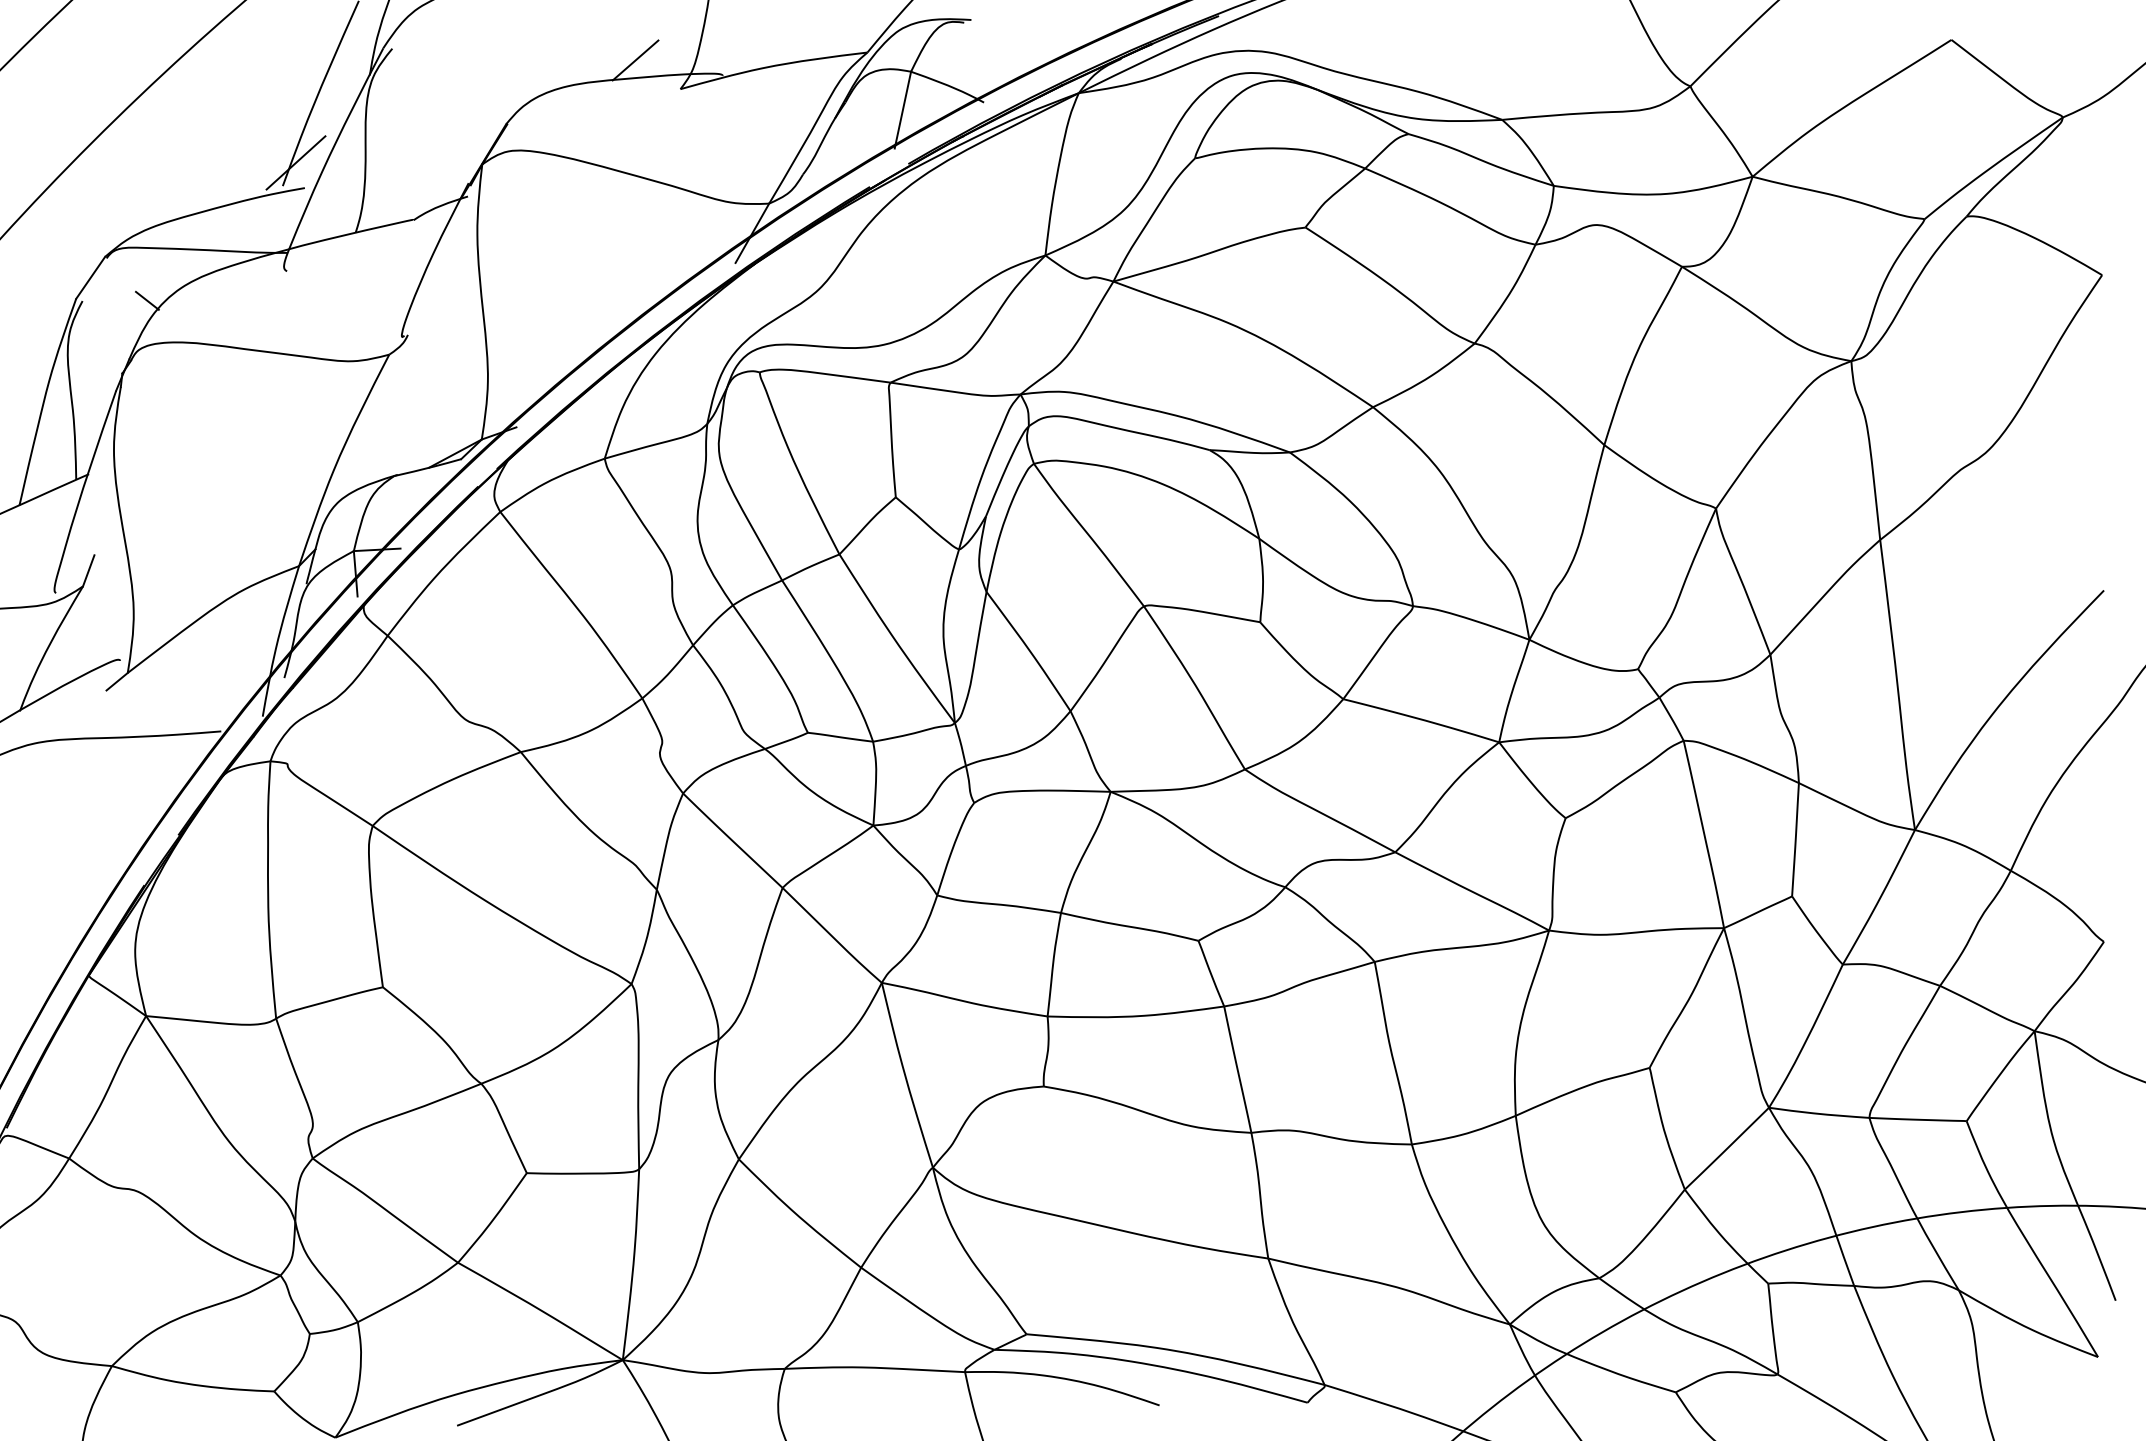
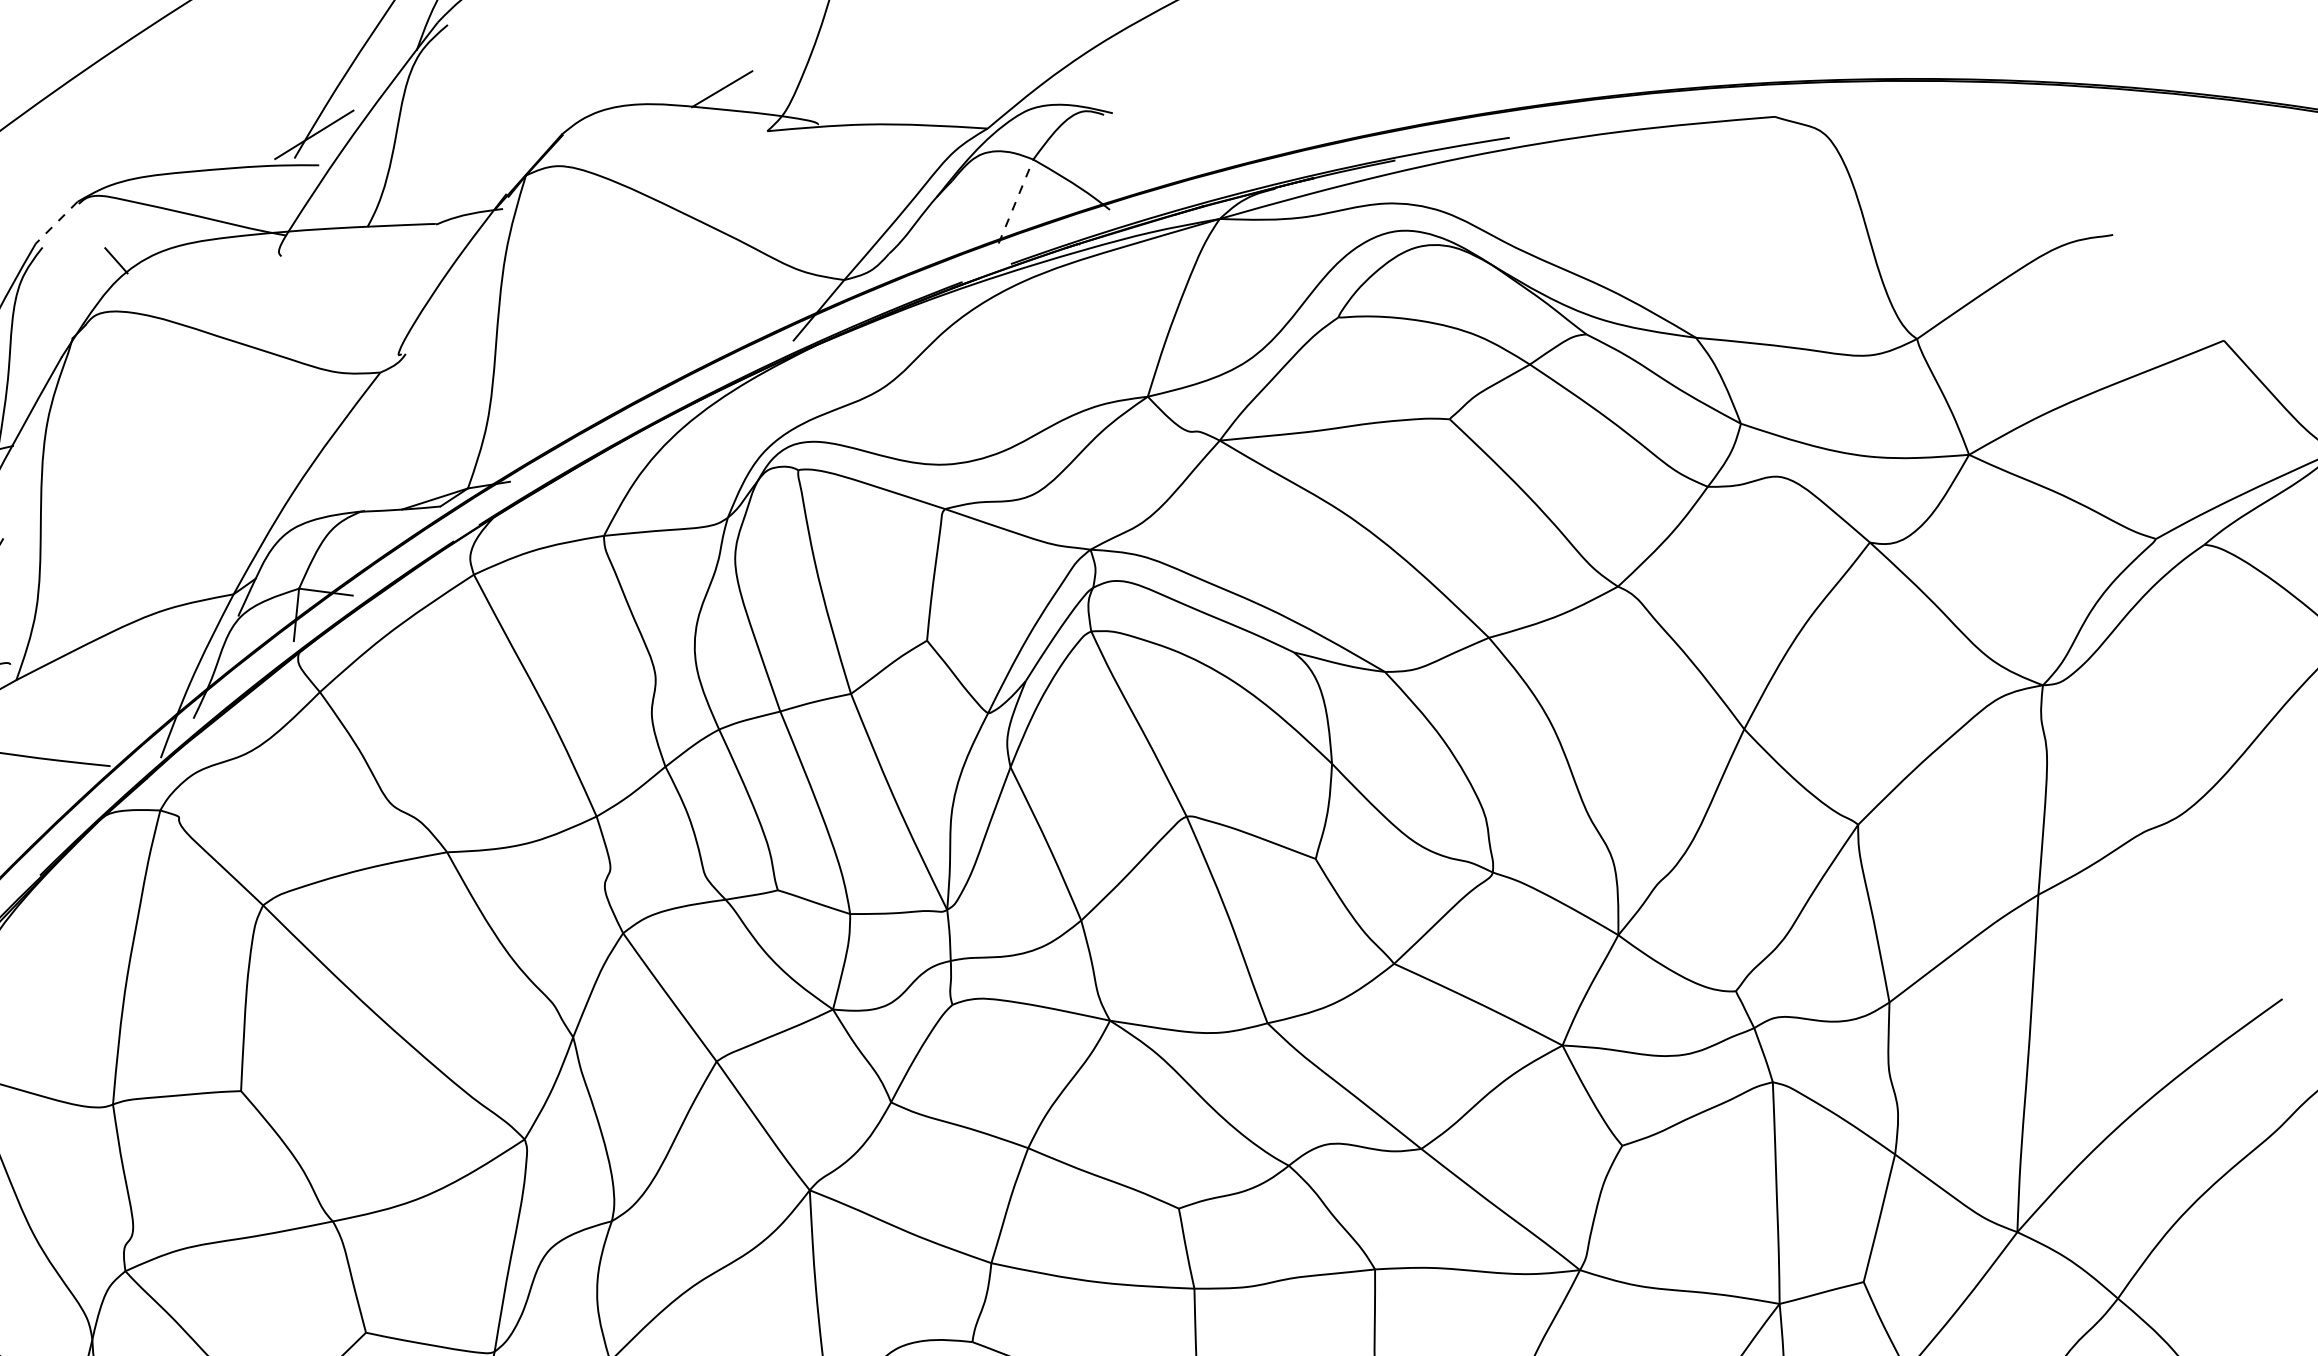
line: (903, 109) -> (1016, 200), solid -> dashed
line: (90, 278) -> (56, 223), solid -> dashed

